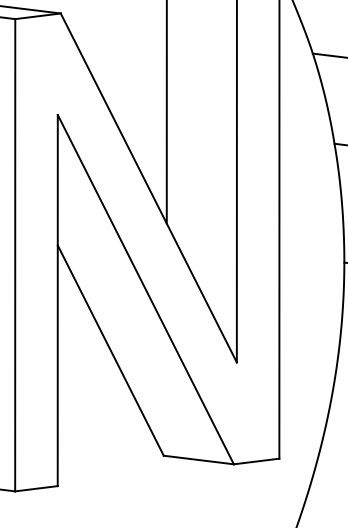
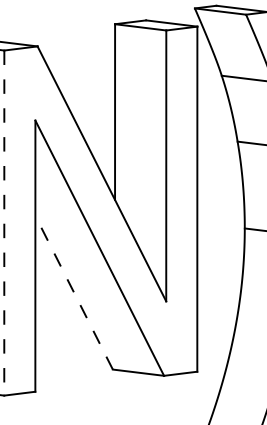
line: (15, 255) -> (4, 223), solid -> dashed
line: (109, 350) -> (73, 292), solid -> dashed

